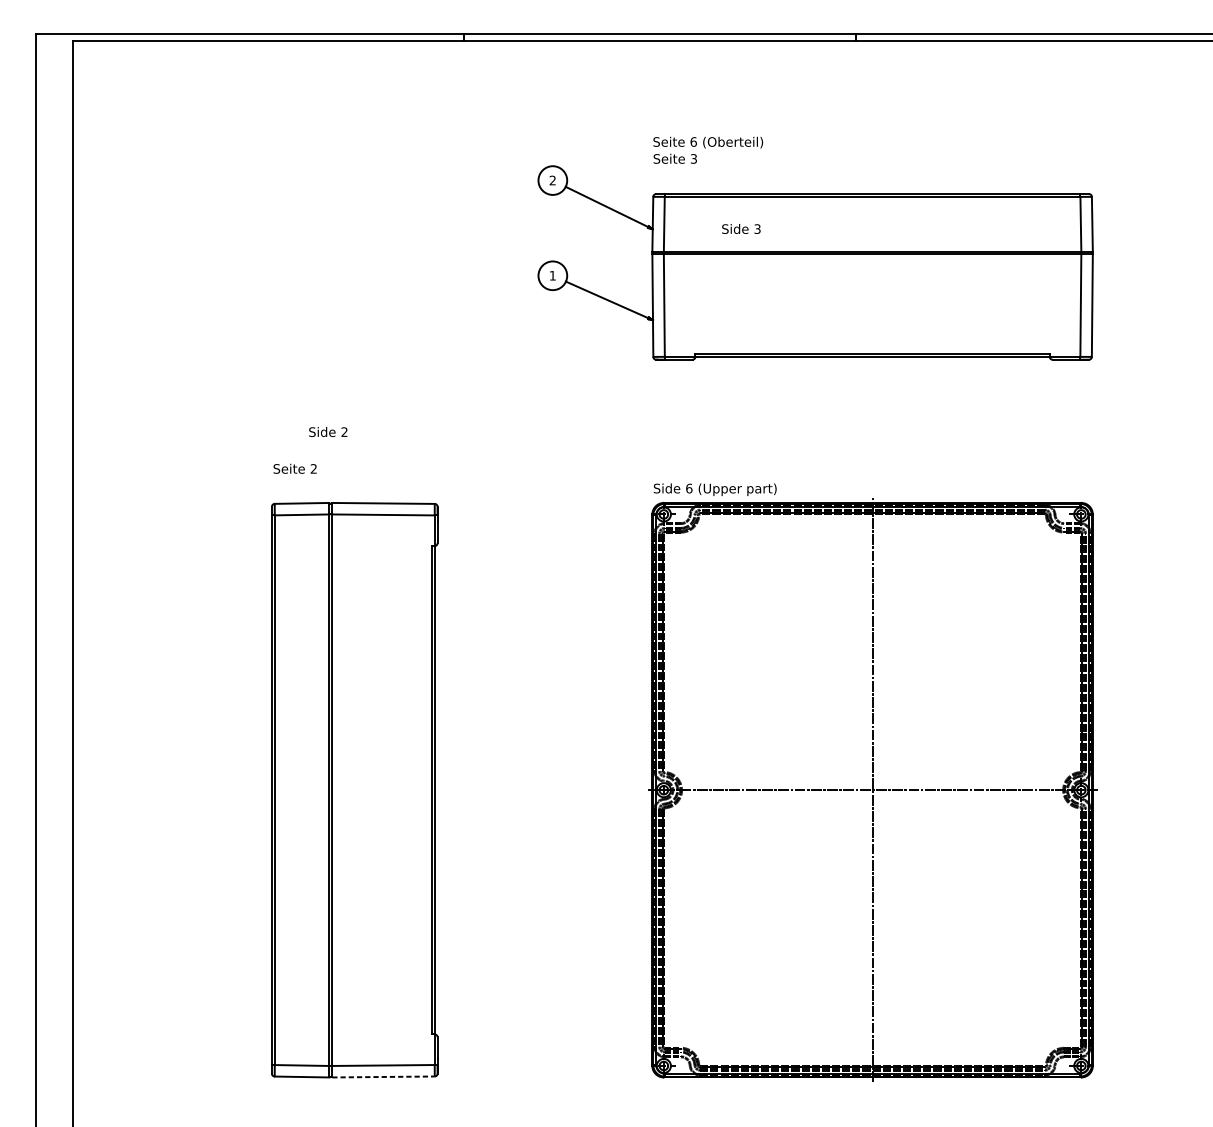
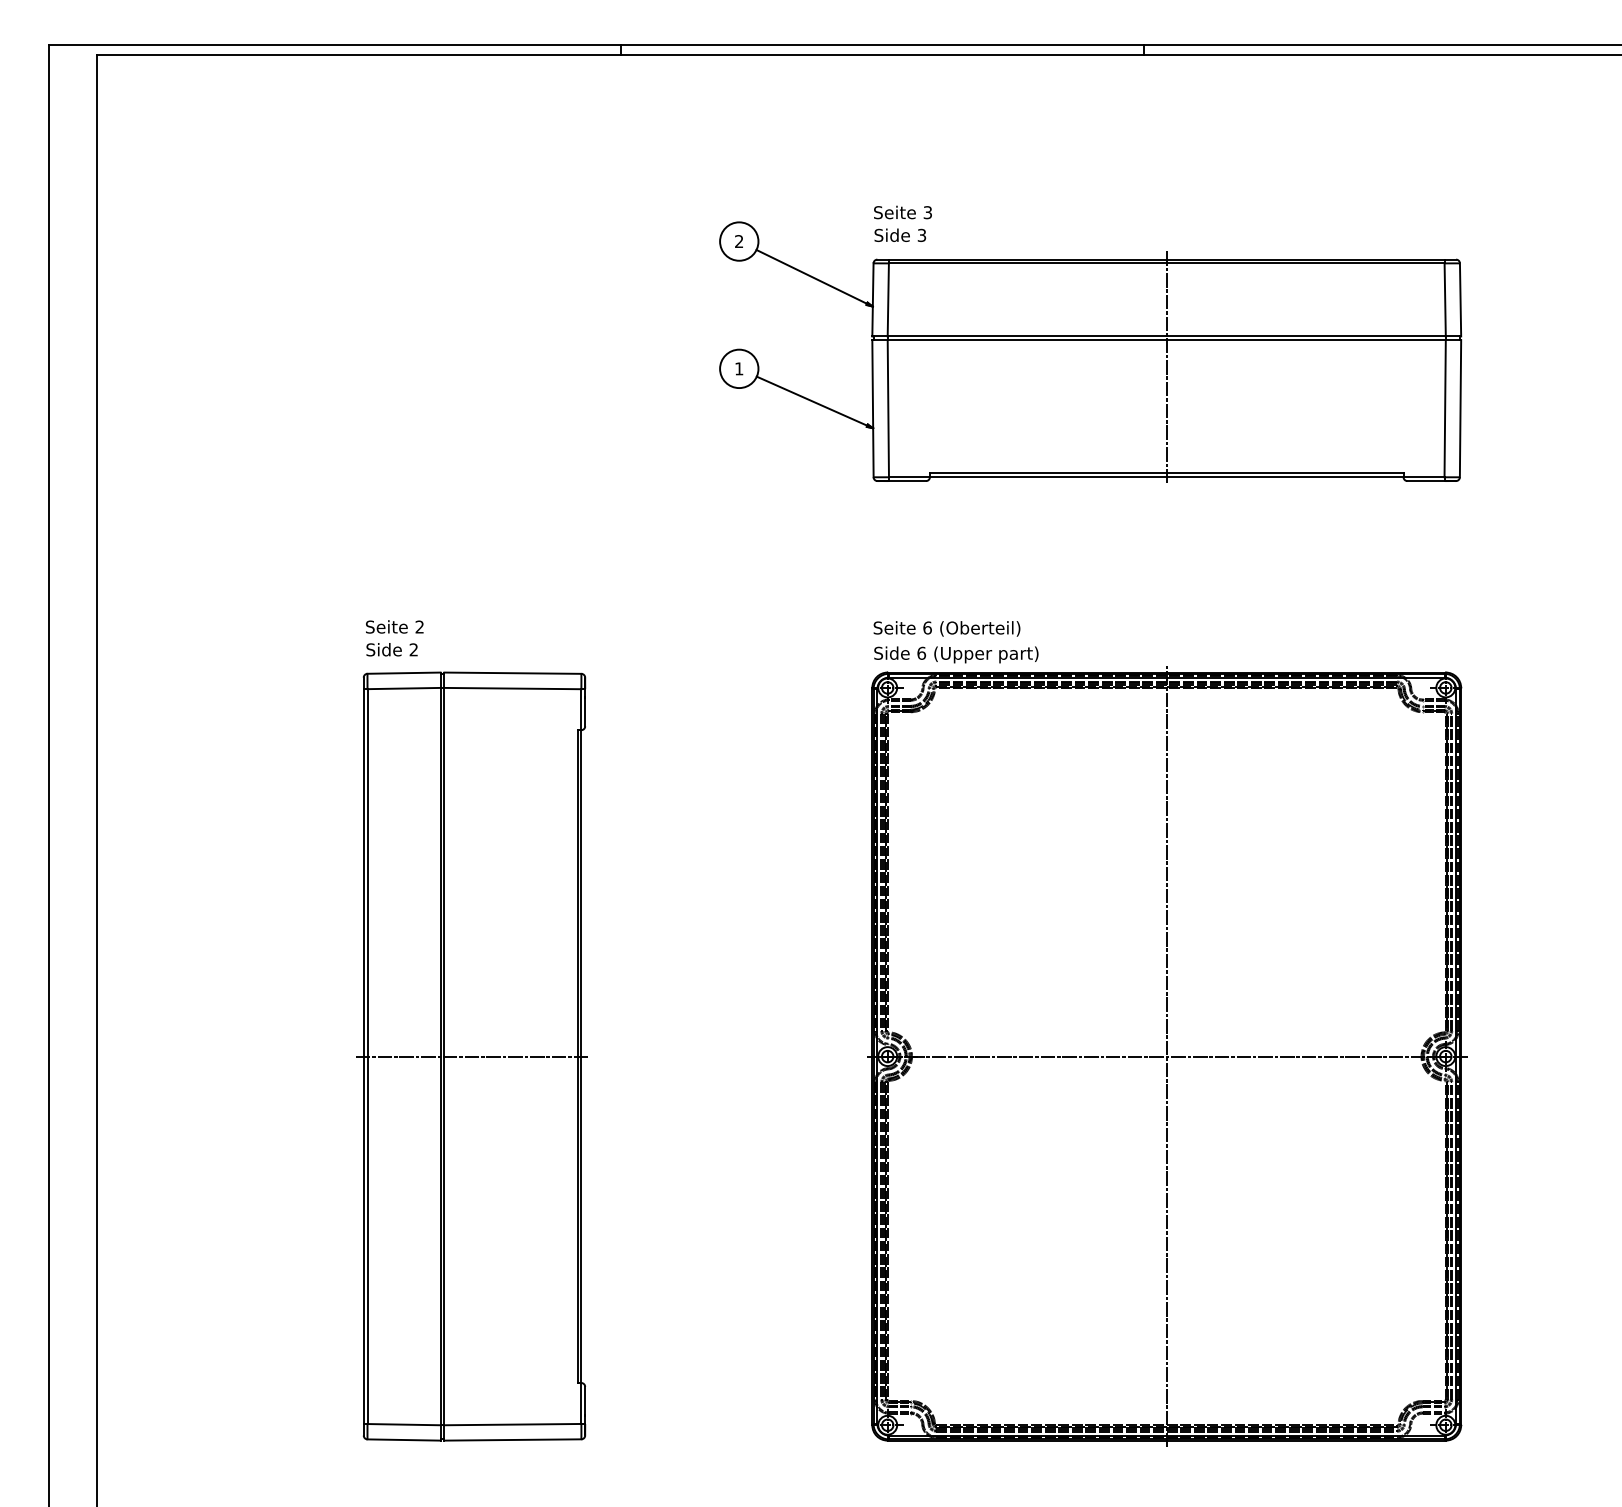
text: (707, 142) -> (946, 628), moved
text: (741, 228) -> (900, 234), moved
line: (872, 274) -> (1166, 367), added
text: (327, 431) -> (391, 649), moved
line: (352, 790) -> (471, 1056), added
line: (383, 1076) -> (512, 1439), dashed -> solid

